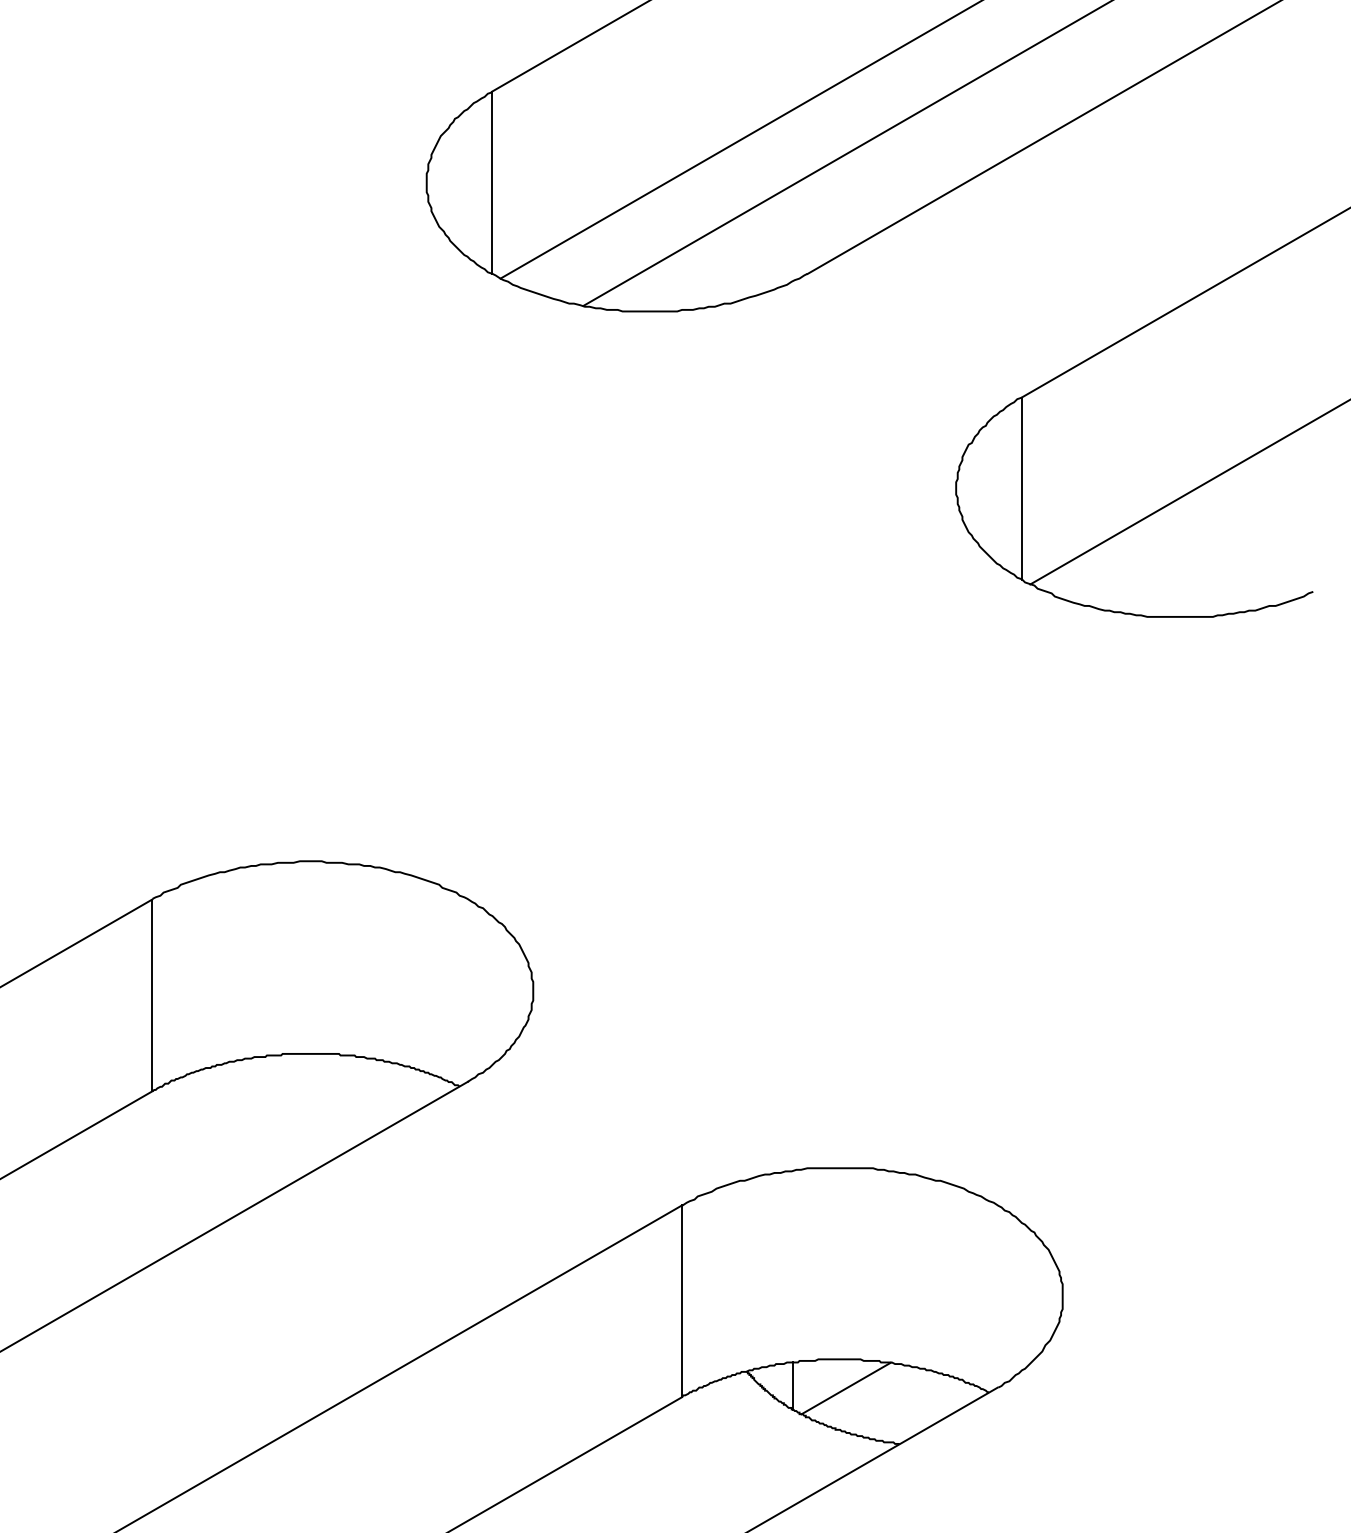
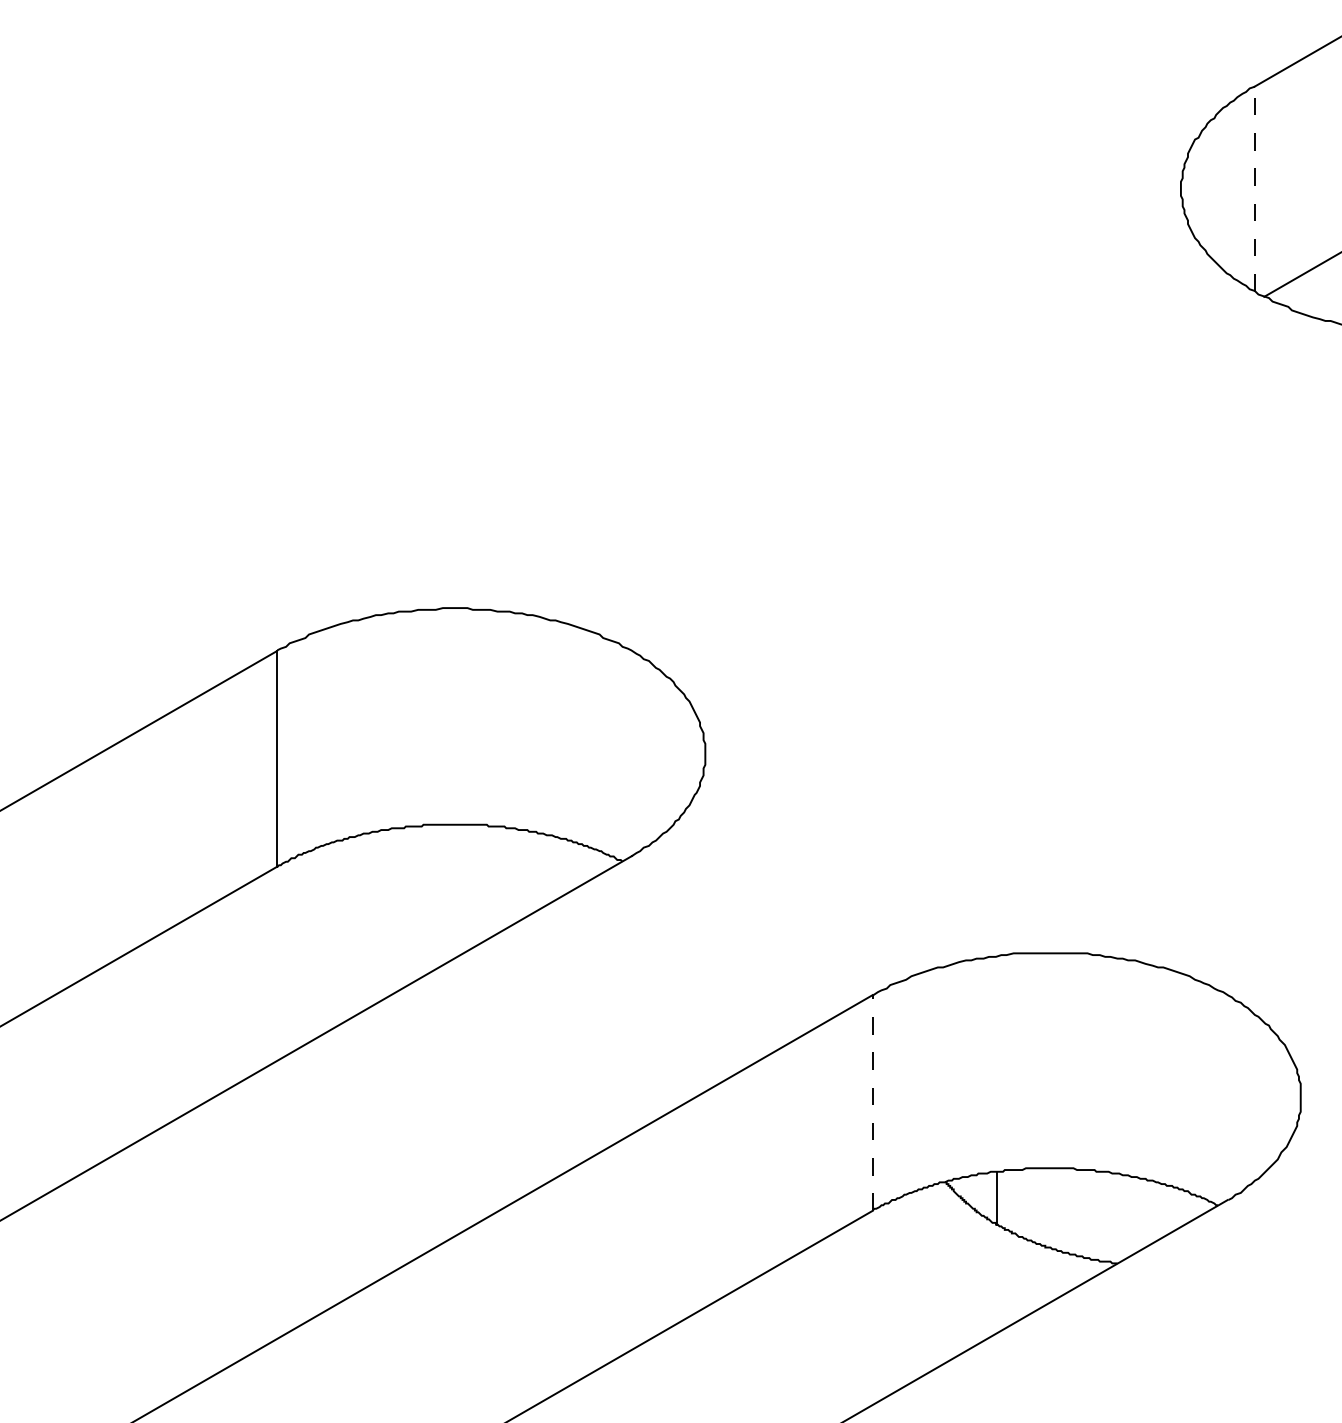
line: (1021, 488) -> (1254, 188), solid -> dashed
line: (682, 1301) -> (873, 1103), solid -> dashed
line: (845, 1388) -> (1056, 1201), removed

